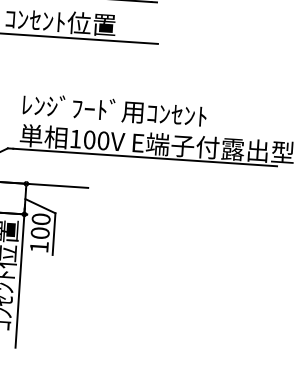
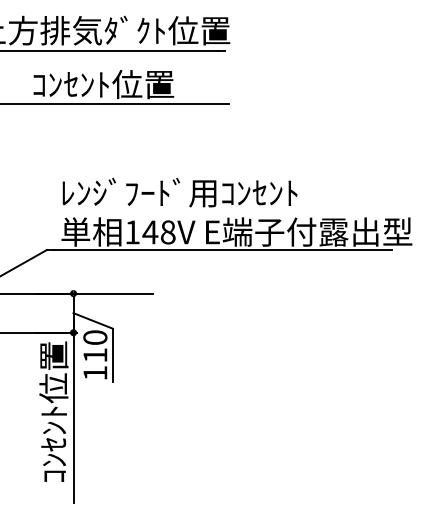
text: (95, 140) -> (158, 232), 100V -> 148V
text: (40, 233) -> (95, 355), 100 -> 110

